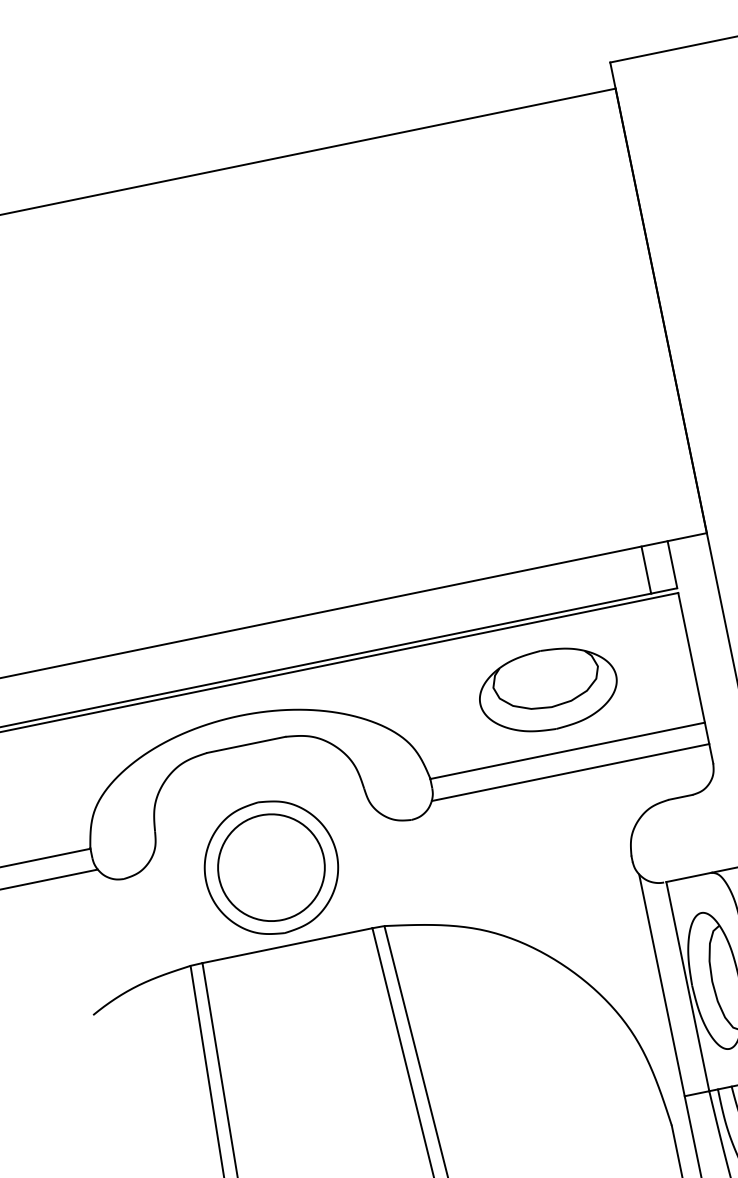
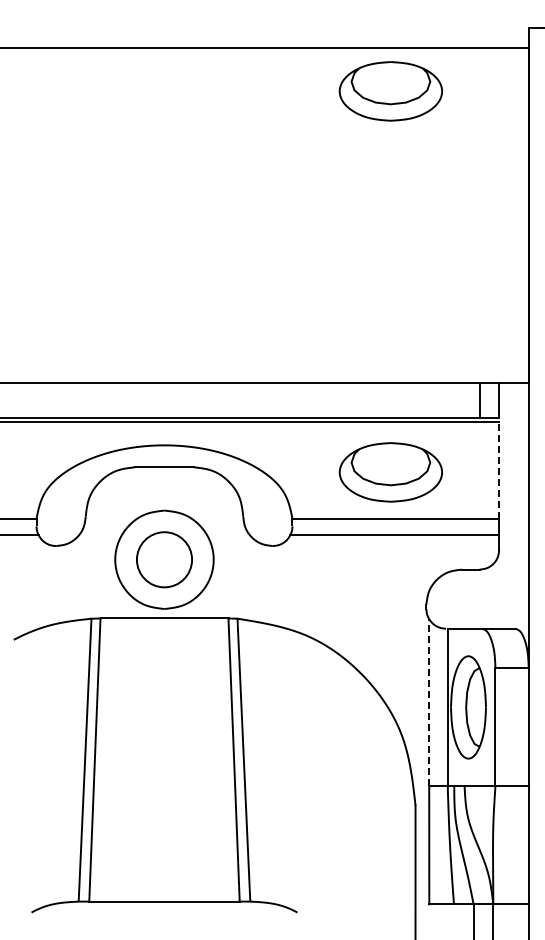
part: (443, 184) -> (390, 91), added
line: (691, 657) -> (499, 470), solid -> dashed
circle: (271, 867) -> (164, 559), size x0.7
line: (662, 985) -> (429, 702), solid -> dashed

